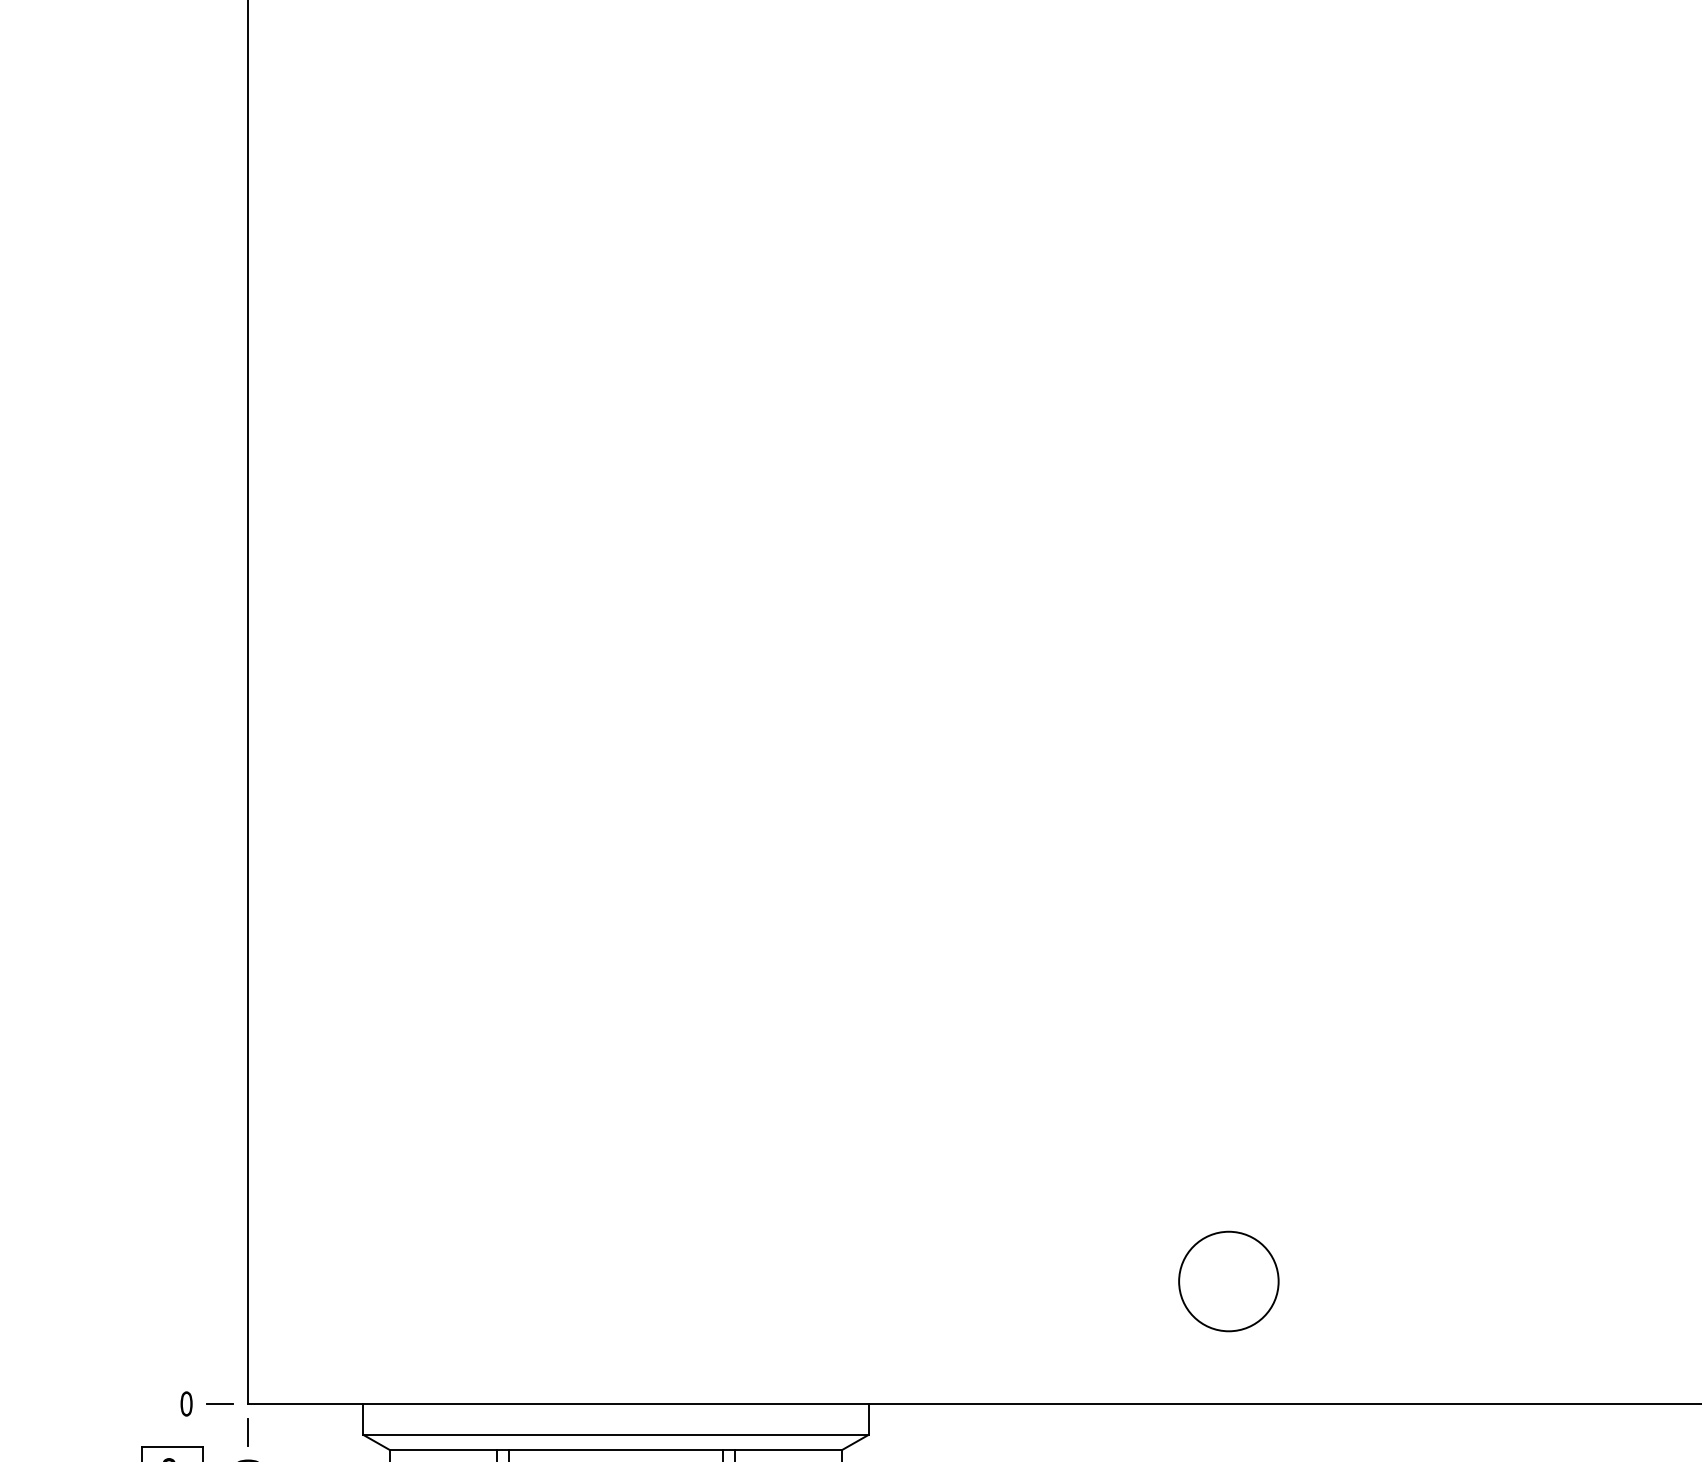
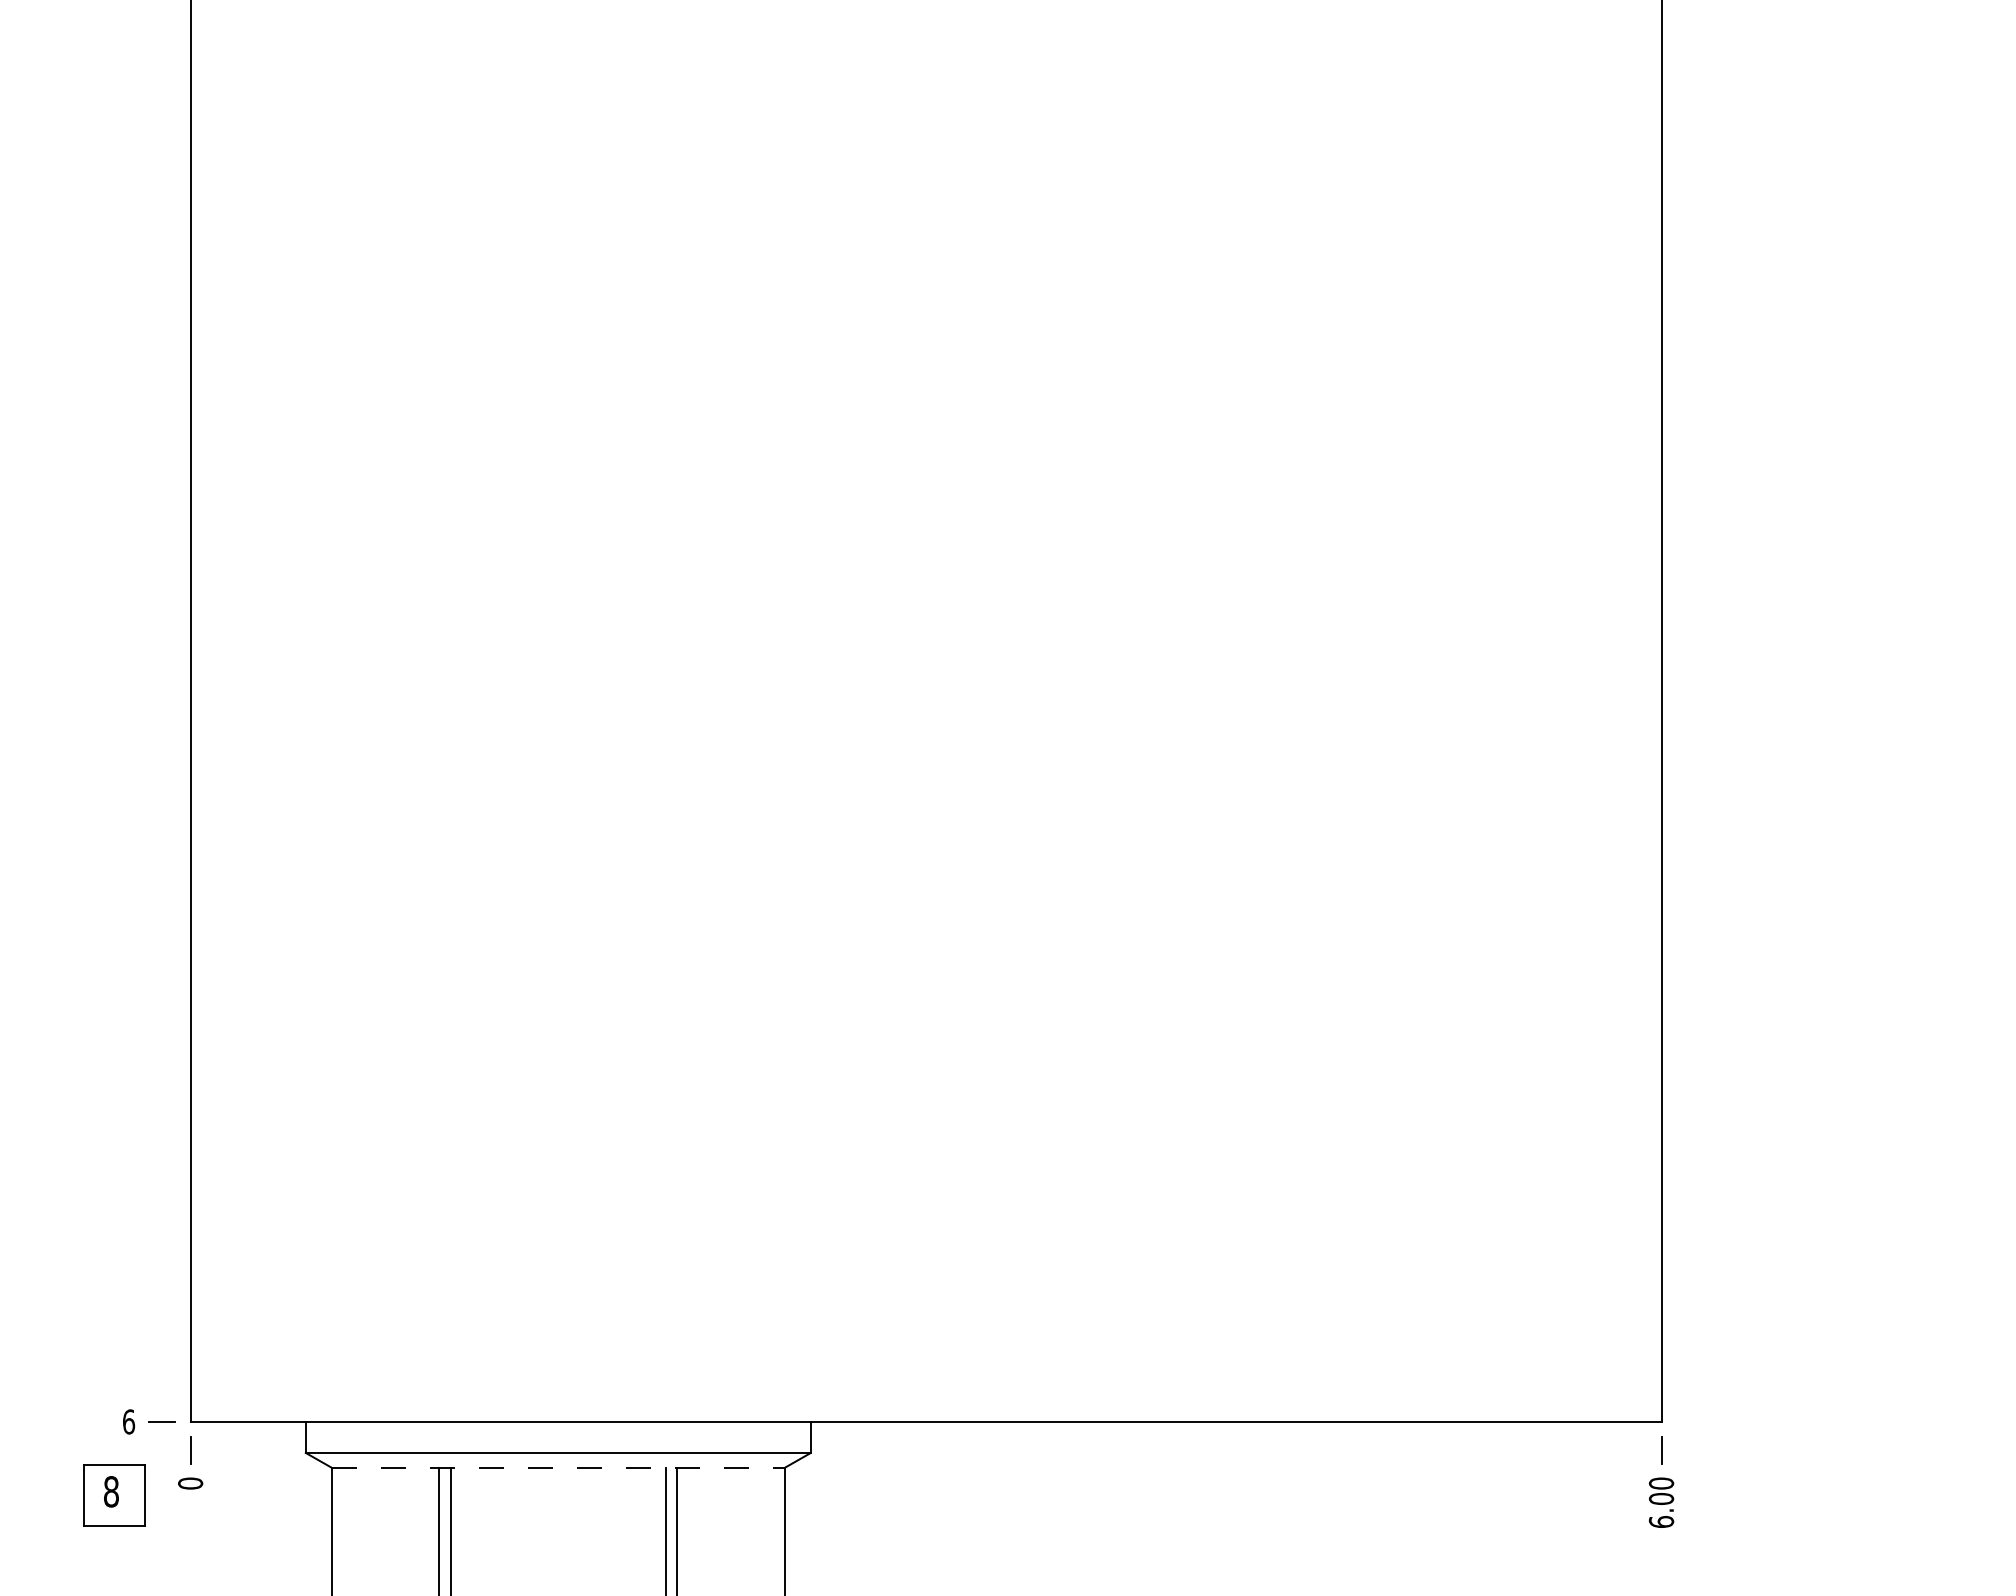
circle: (1228, 1281) -> (1170, 1299), removed
text: (186, 1403) -> (128, 1421), 0 -> 6
line: (616, 1449) -> (558, 1467), solid -> dashed

